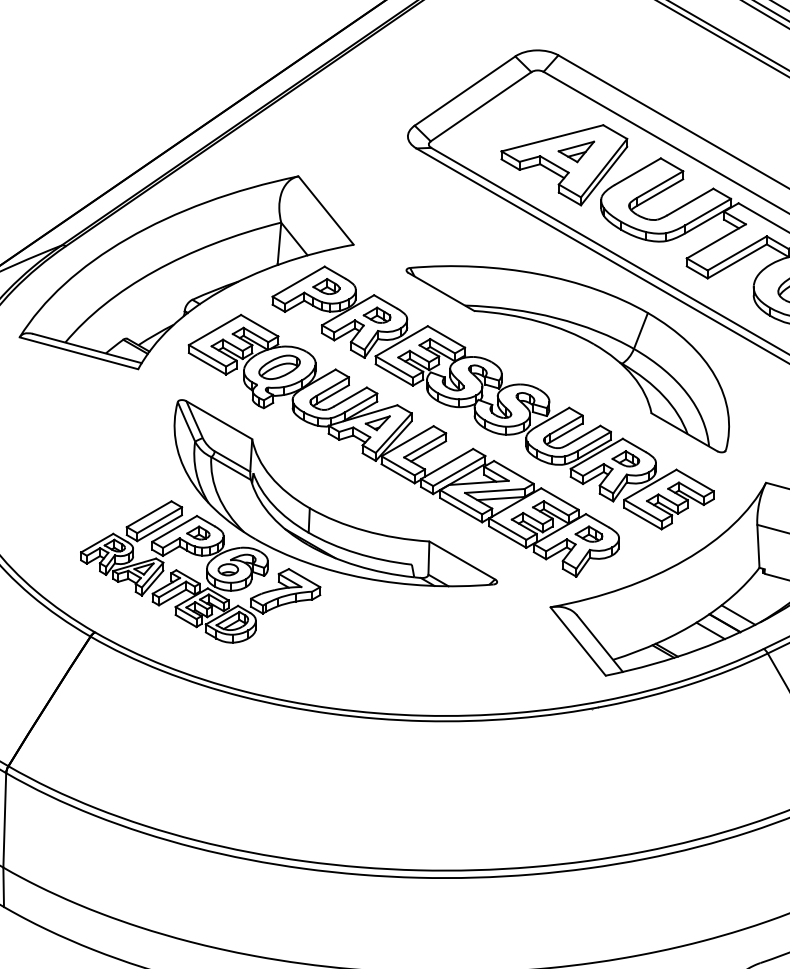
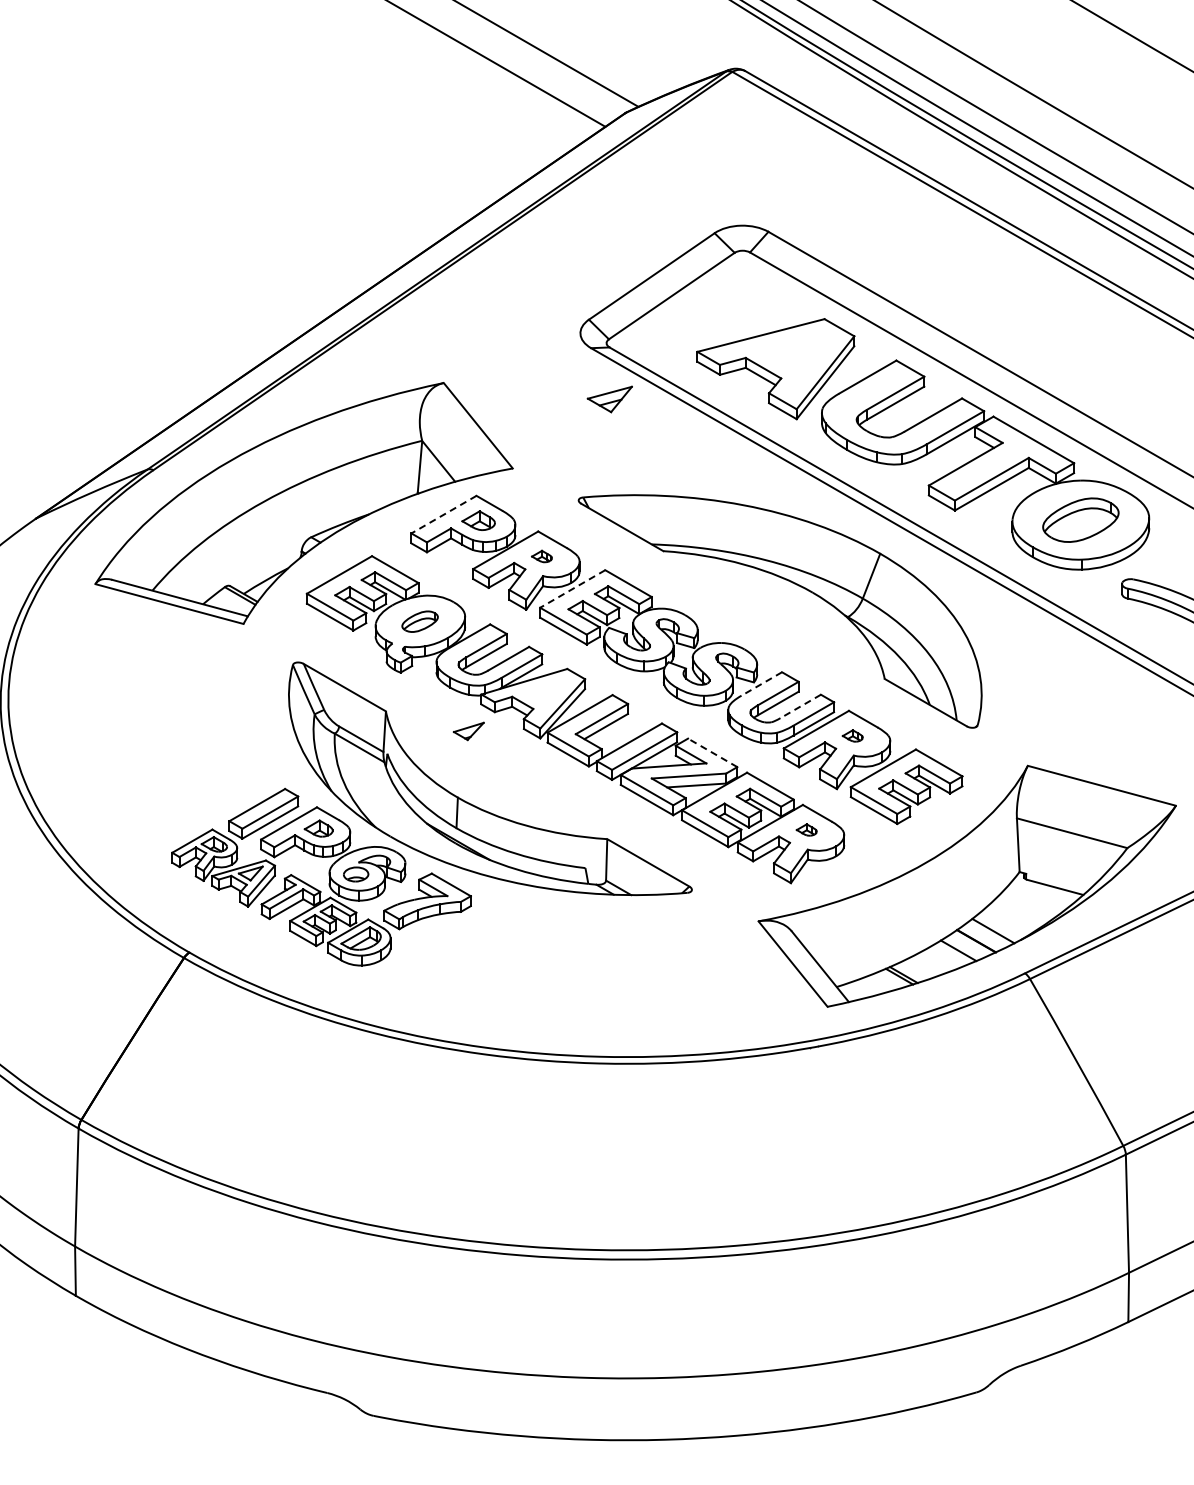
part: (576, 151) -> (609, 399), moved
line: (298, 281) -> (443, 514), solid -> dashed
part: (376, 315) -> (541, 556), size x0.6
line: (401, 340) -> (572, 588), solid -> dashed
part: (279, 367) -> (419, 621), size x0.7
line: (552, 417) -> (761, 684), solid -> dashed
part: (377, 423) -> (468, 731), moved
line: (584, 435) -> (800, 706), solid -> dashed
part: (625, 458) -> (852, 735), size x0.6
line: (513, 472) -> (712, 752), solid -> dashed
part: (588, 533) -> (806, 829), size x0.6

